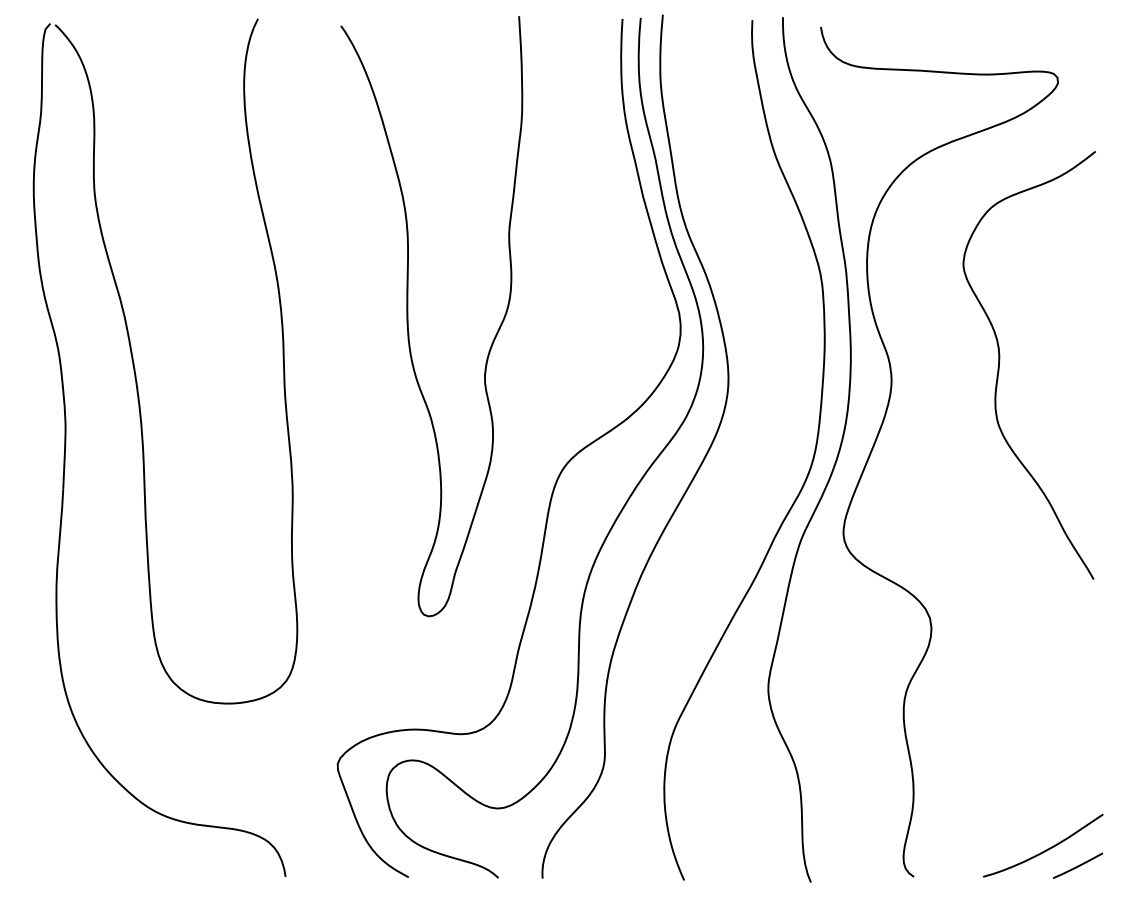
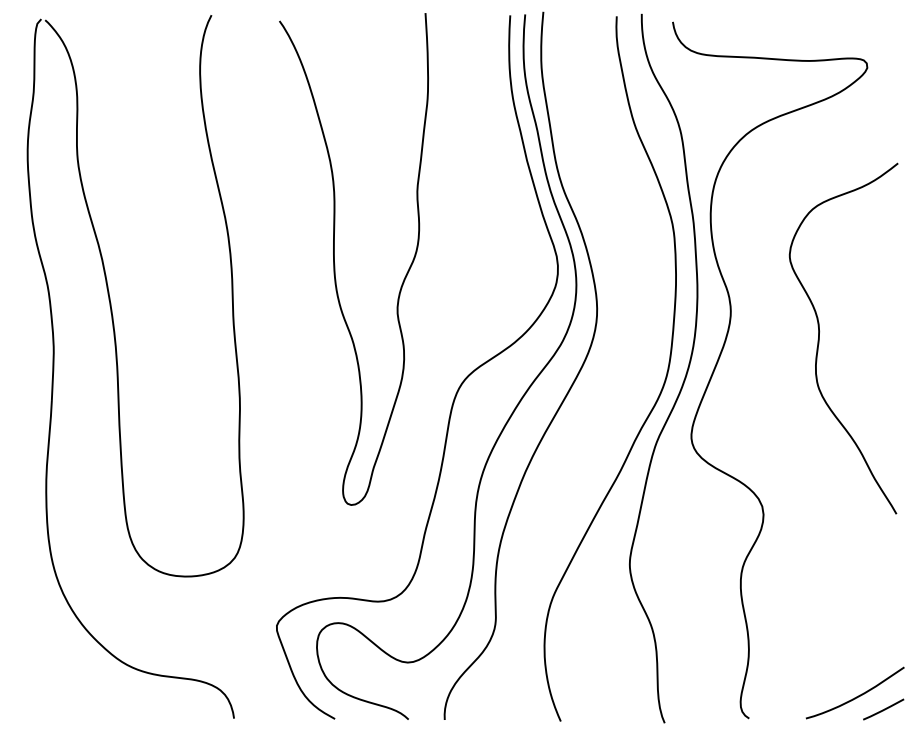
curve: (1000, 360) -> (820, 334), moved

